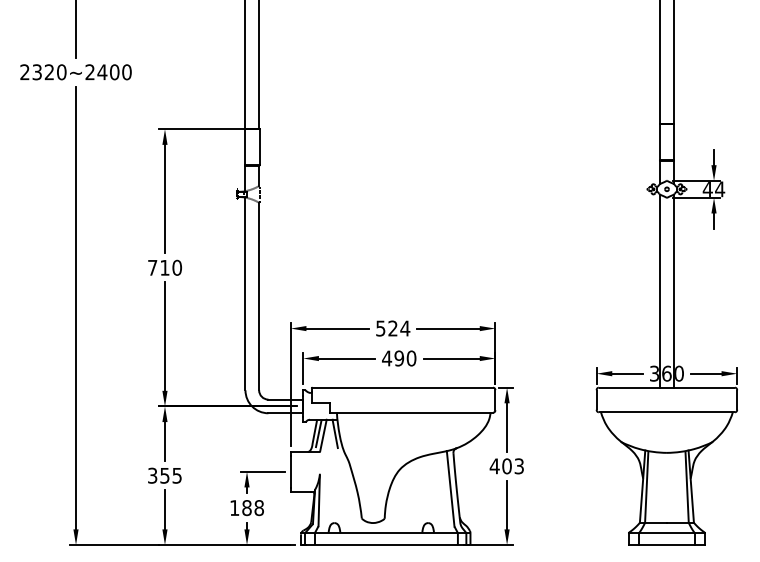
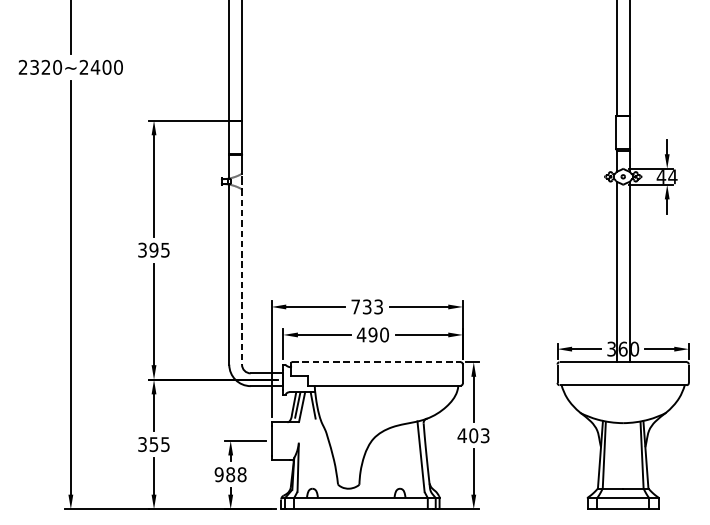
text: (165, 267) -> (154, 249), 710 -> 395
line: (259, 296) -> (242, 276), solid -> dashed
text: (393, 328) -> (367, 306), 524 -> 733
line: (403, 387) -> (376, 362), solid -> dashed
text: (234, 508) -> (219, 475), 188 -> 988

